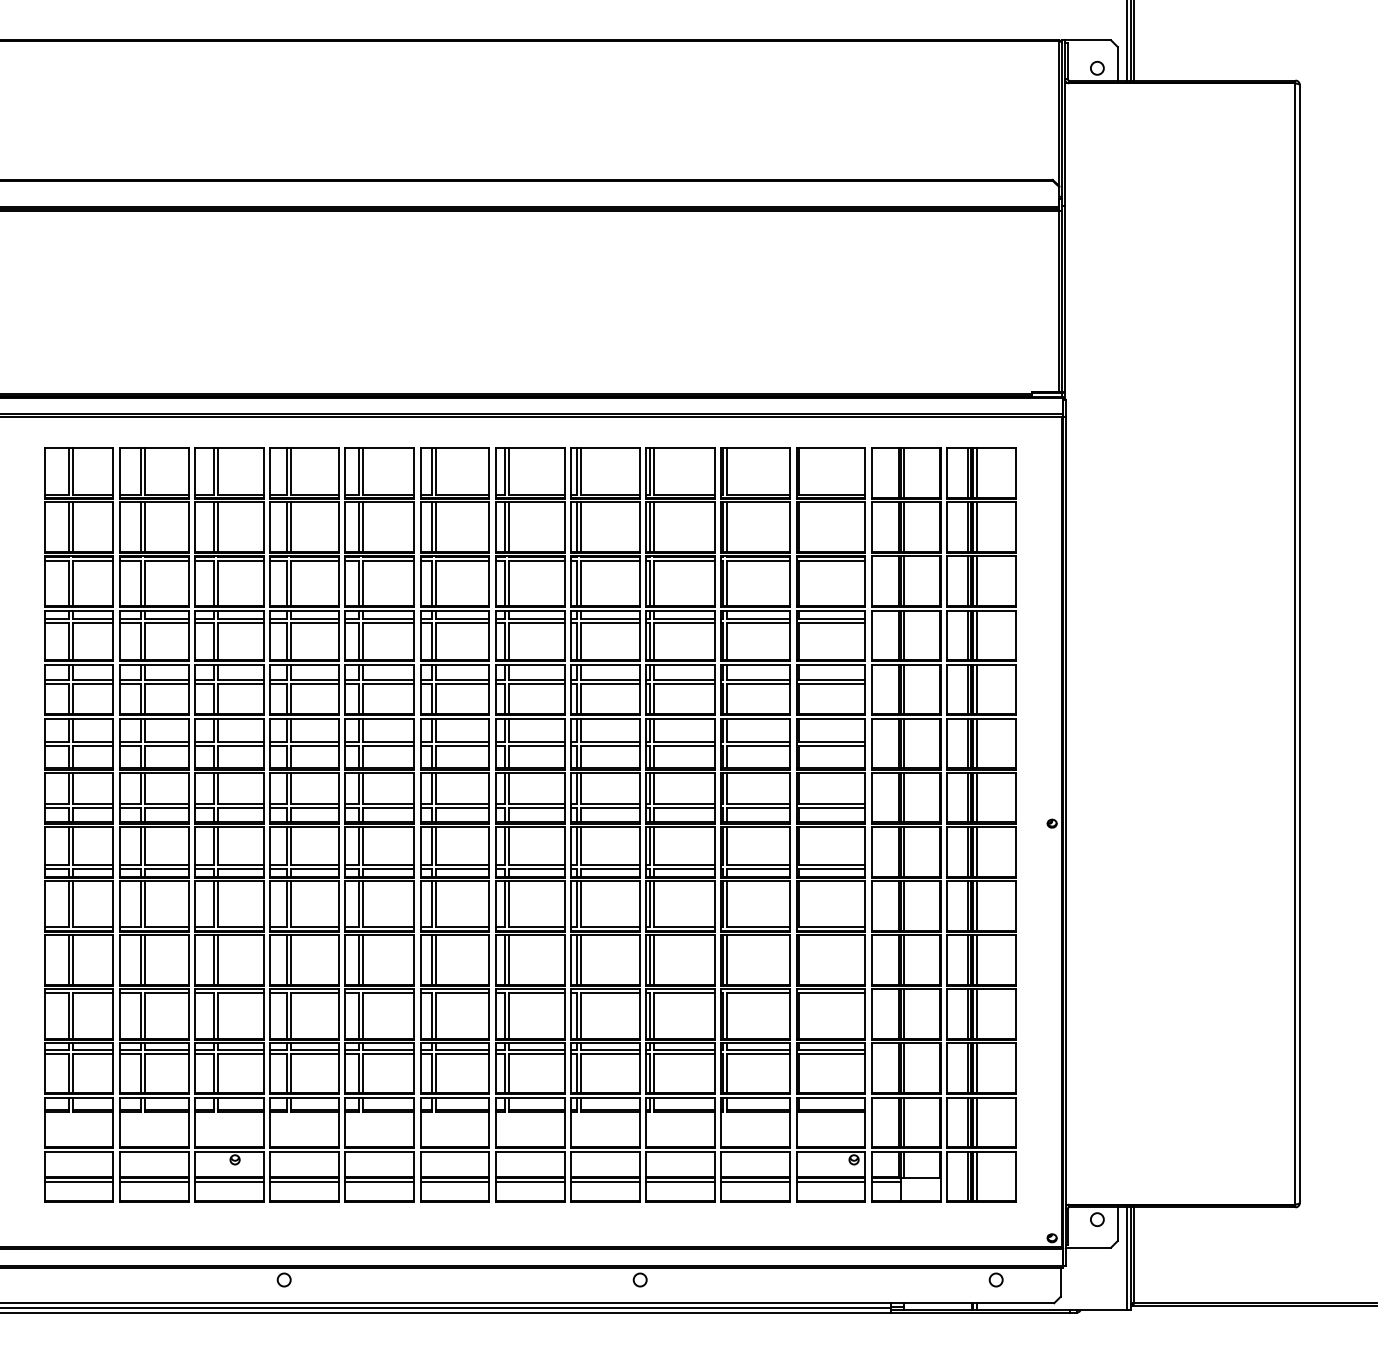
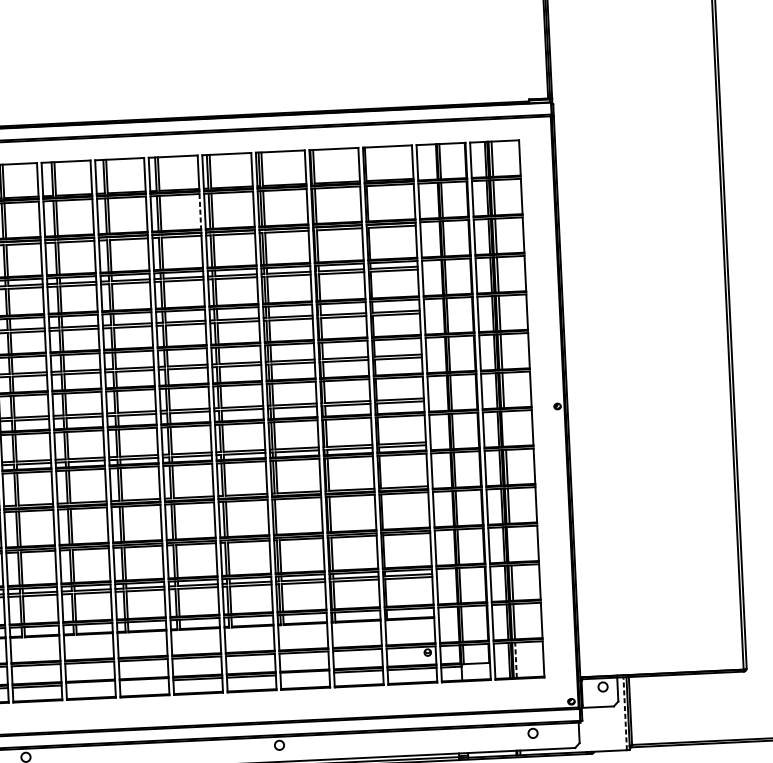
line: (564, 528) -> (200, 212), solid -> dashed
line: (977, 851) -> (505, 428), removed
line: (654, 959) -> (278, 516), removed
line: (977, 1013) -> (510, 544), removed
line: (977, 1176) -> (516, 660), solid -> dashed
line: (379, 1181) -> (90, 683), removed
line: (454, 1181) -> (143, 681), removed
line: (680, 1181) -> (304, 673), removed
line: (1126, 1258) -> (625, 713), solid -> dashed

